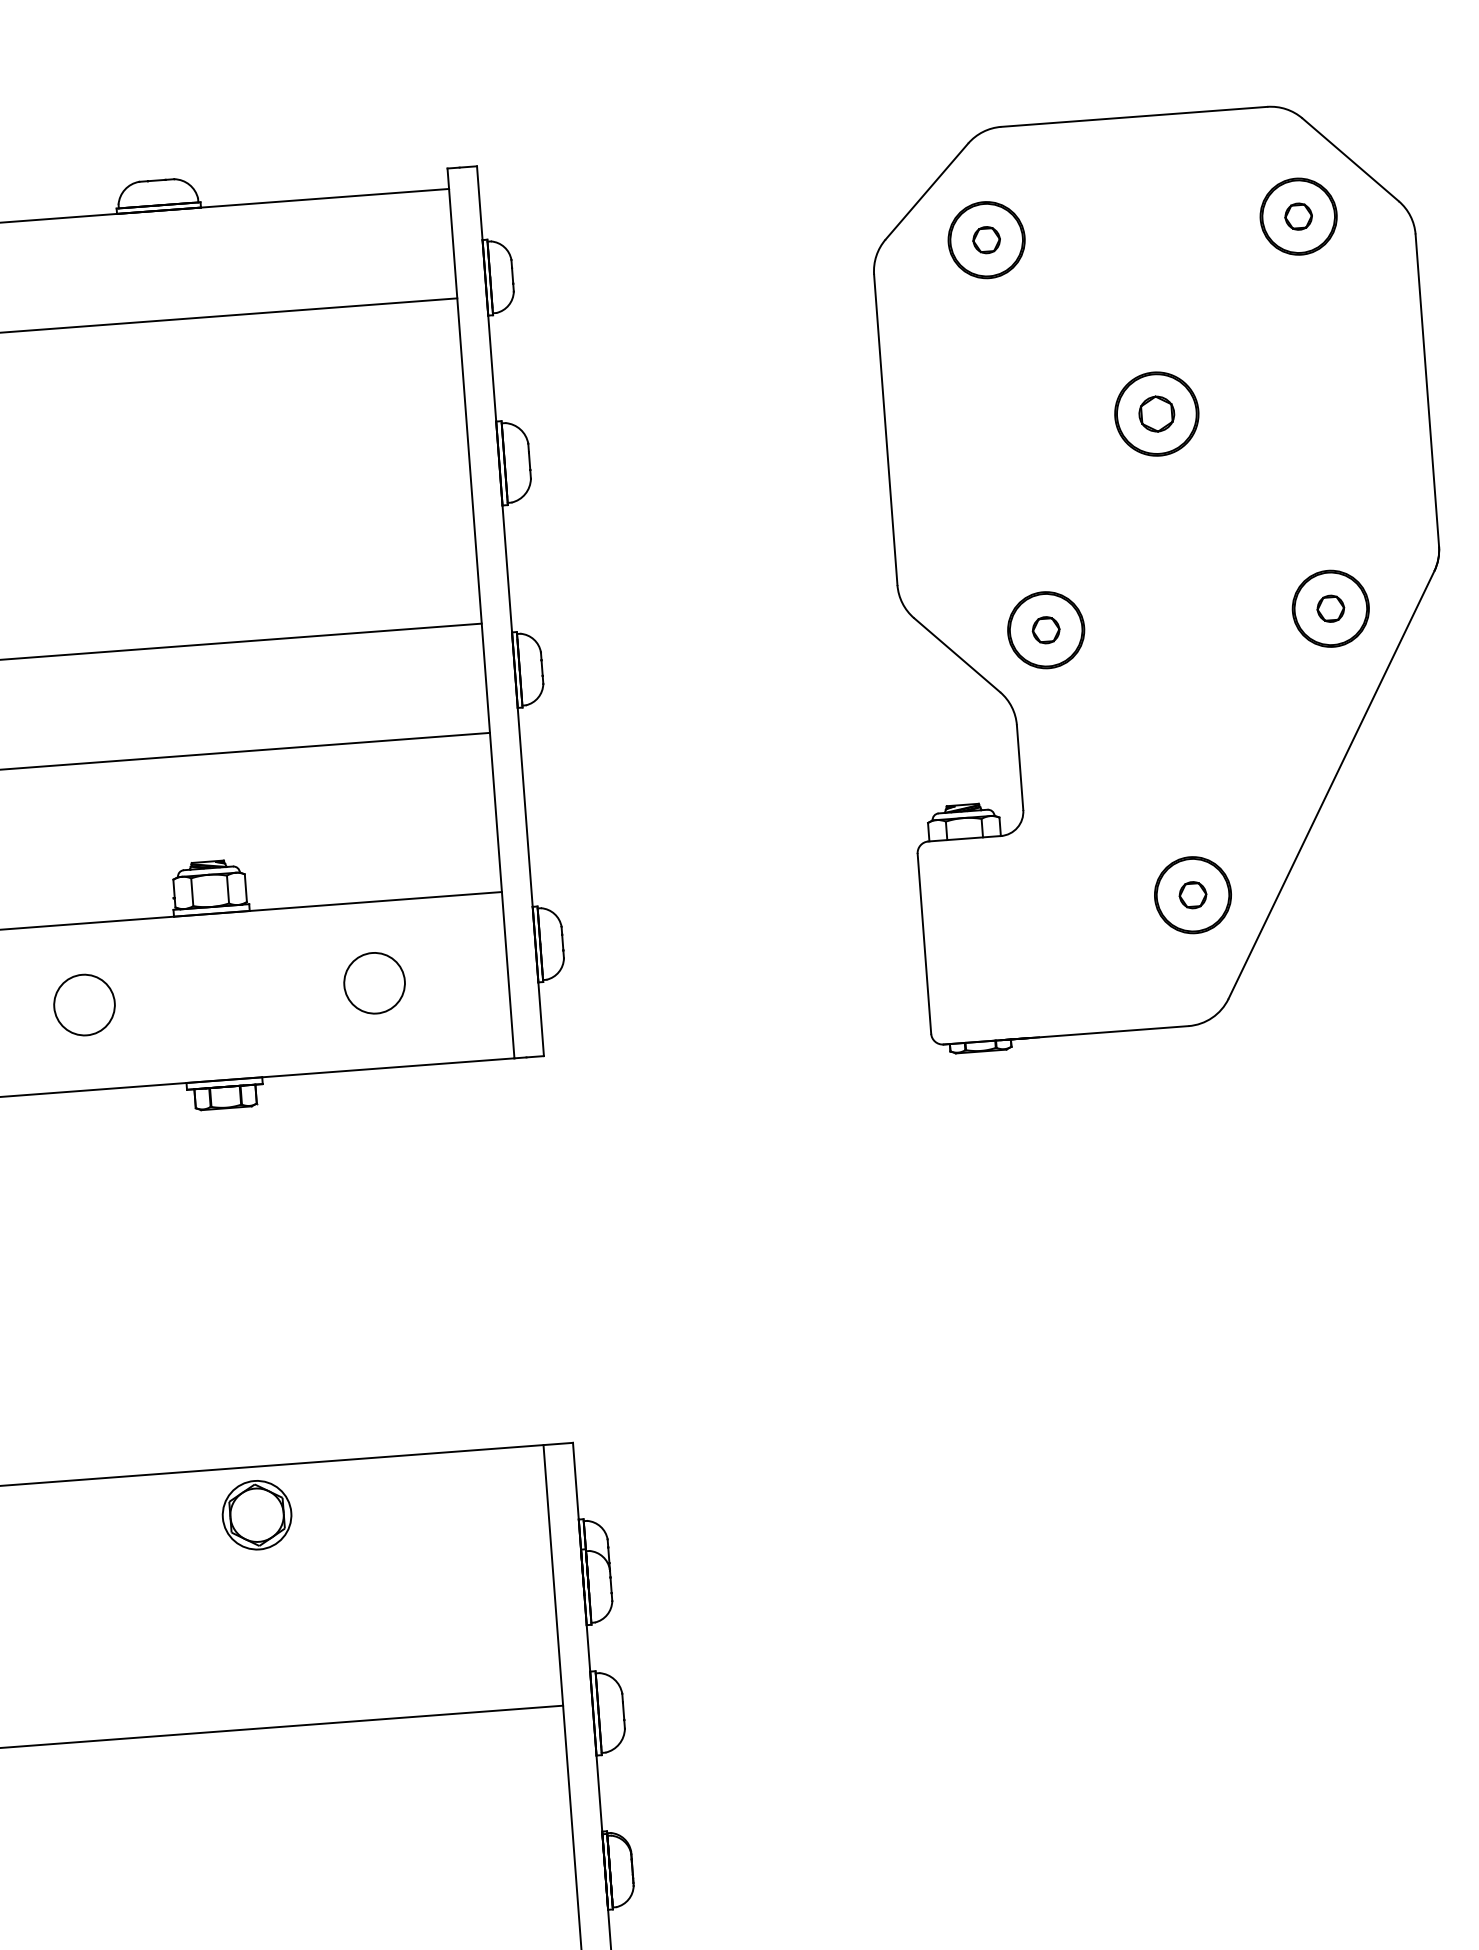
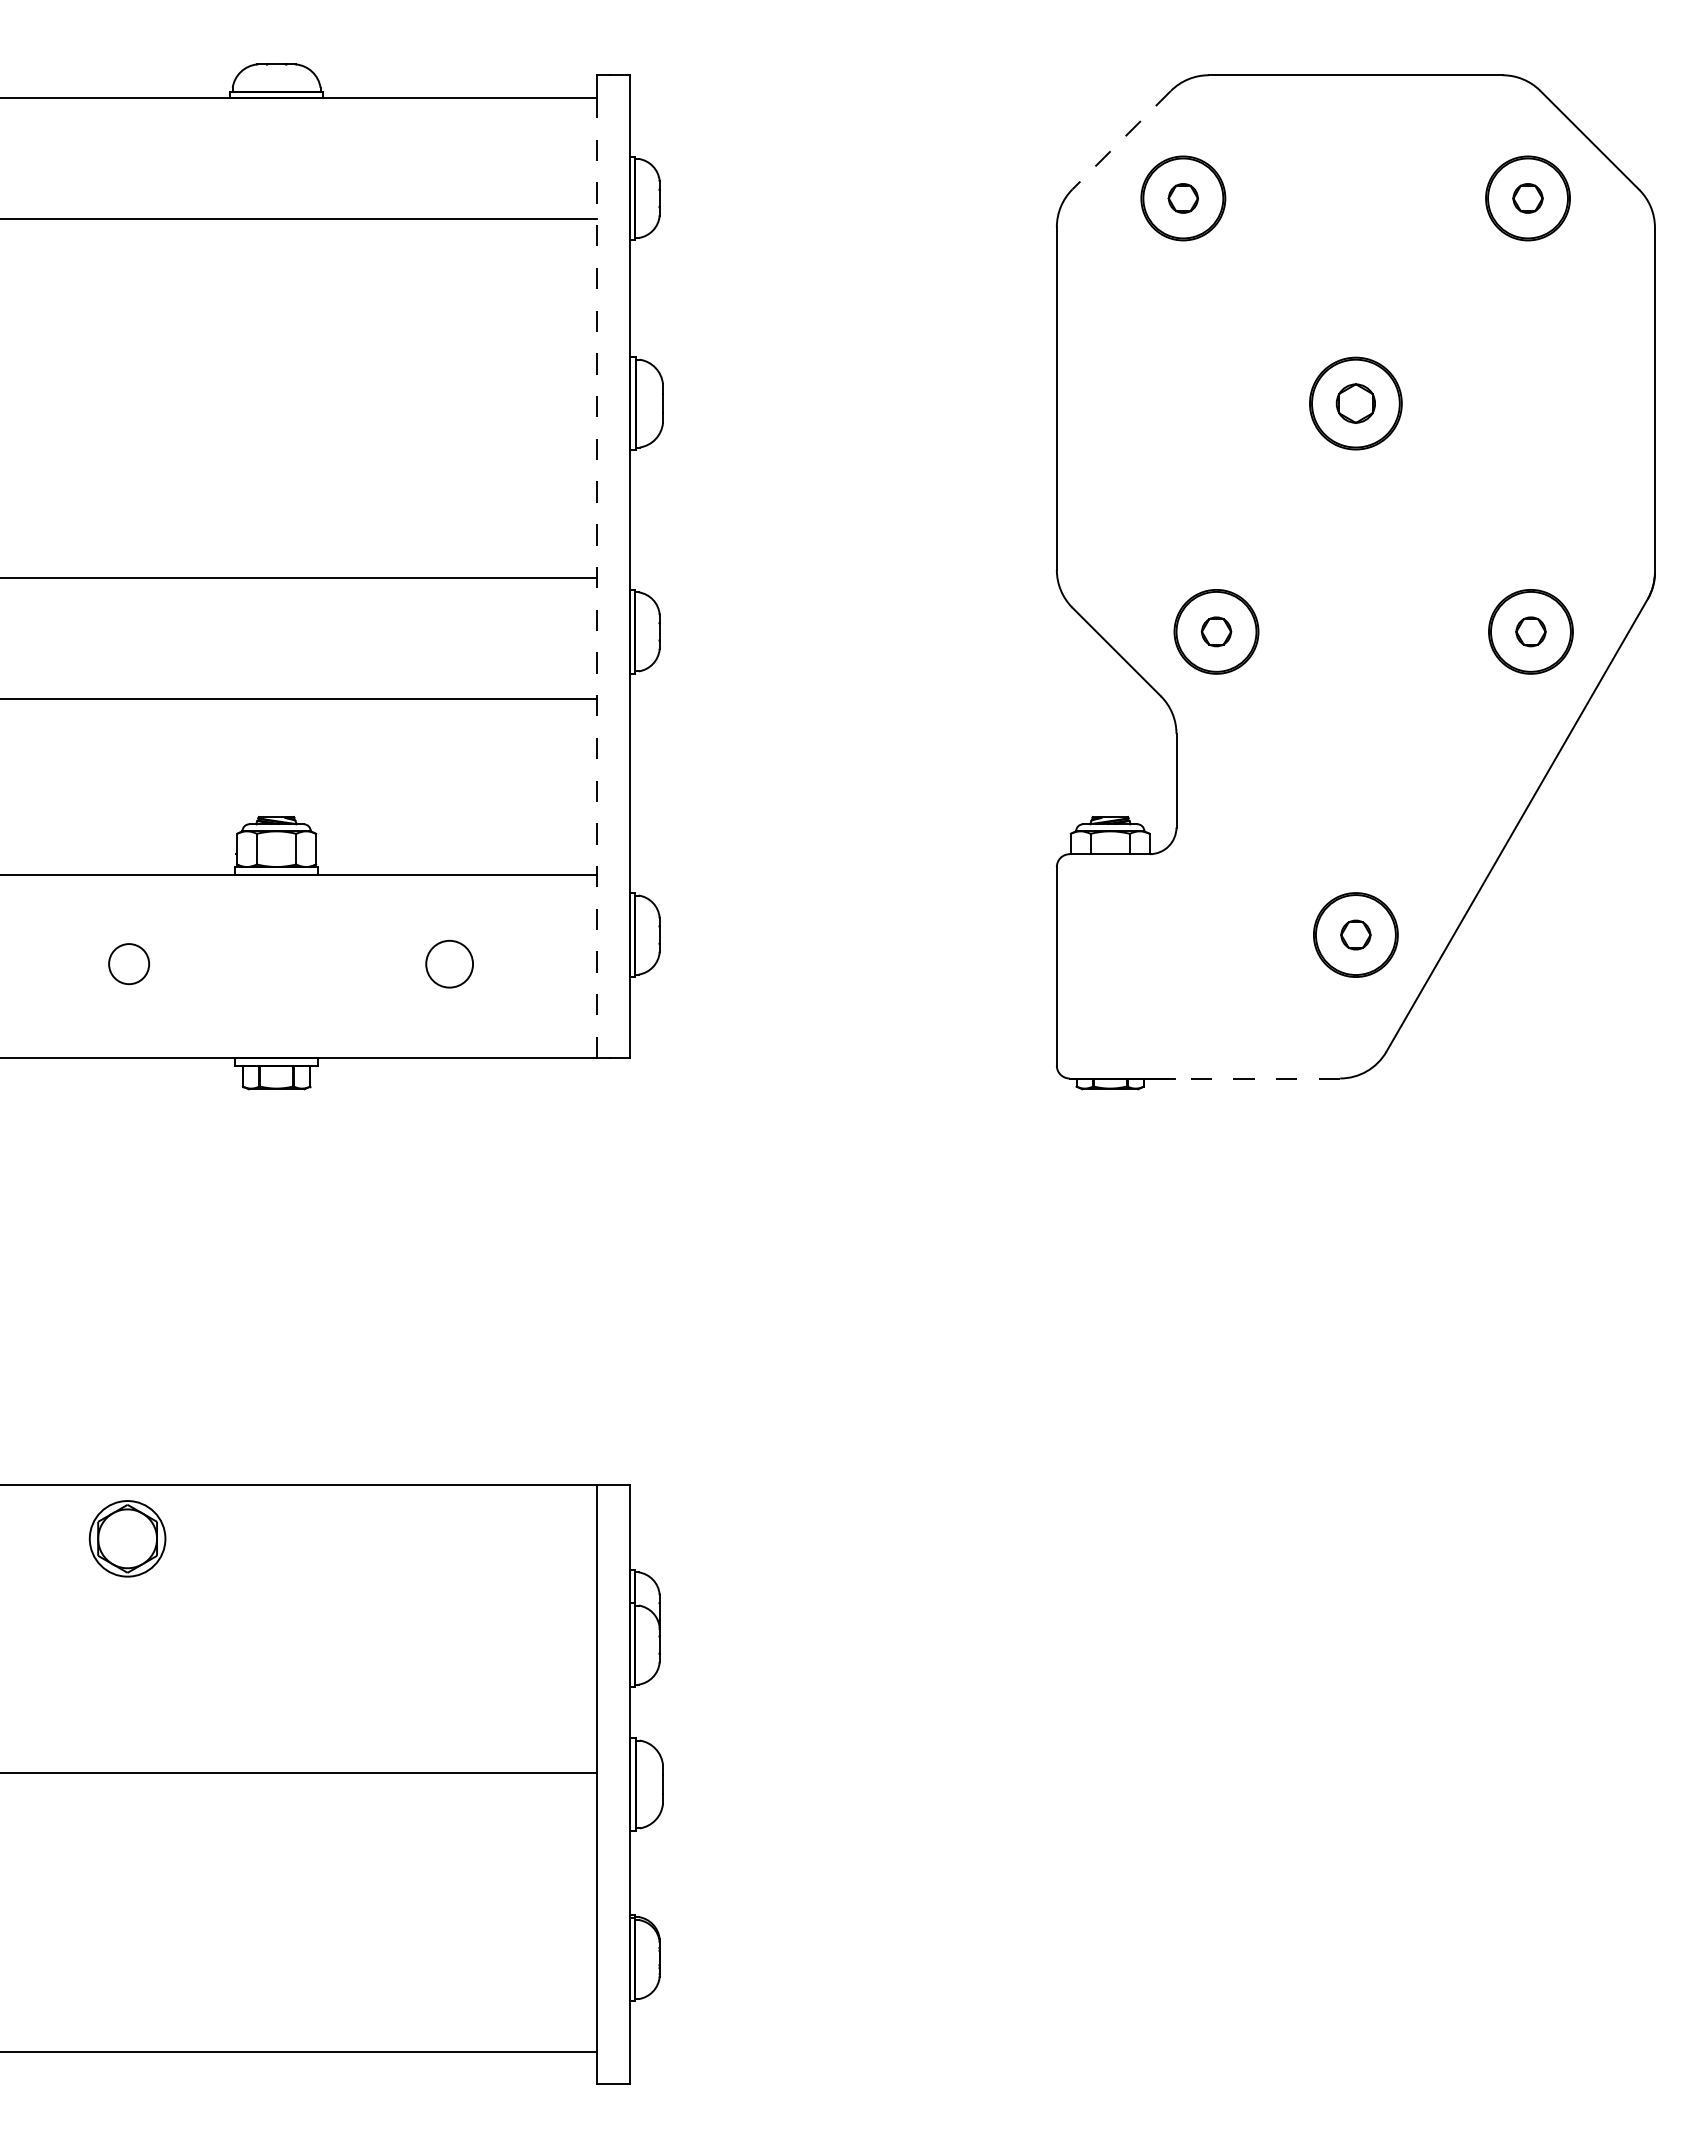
line: (926, 191) -> (1121, 140), solid -> dashed
line: (482, 623) -> (597, 577), solid -> dashed
circle: (374, 982) -> (449, 963), size x0.7
circle: (83, 1004) -> (128, 963), size x0.6
line: (1097, 1032) -> (1239, 1078), solid -> dashed
part: (256, 1514) -> (127, 1538), moved

